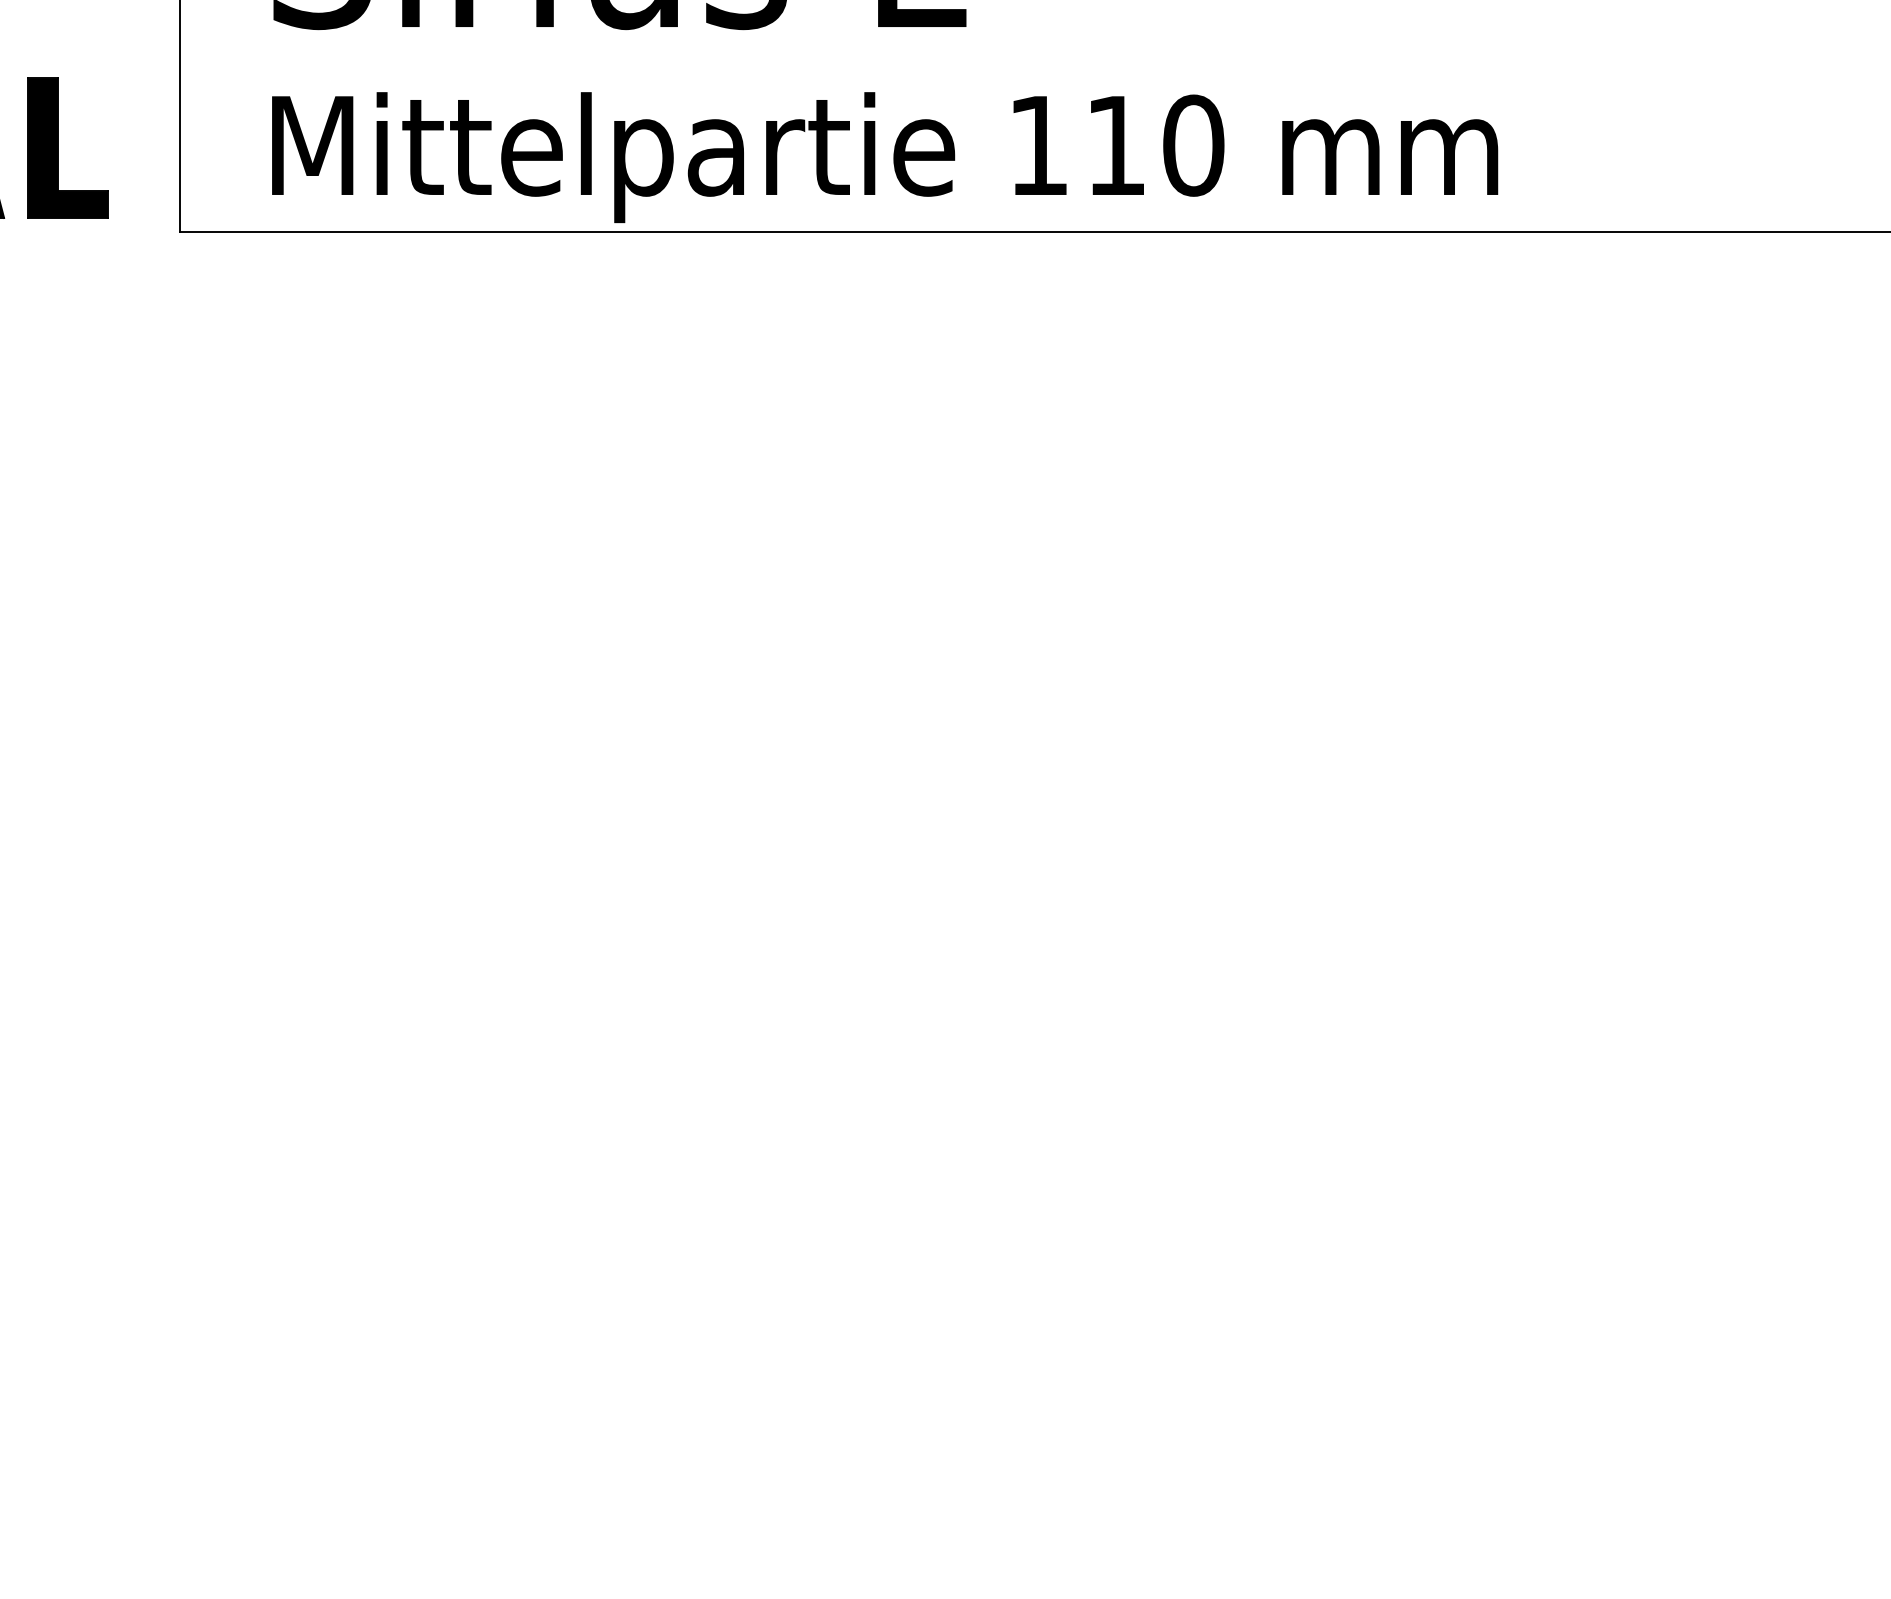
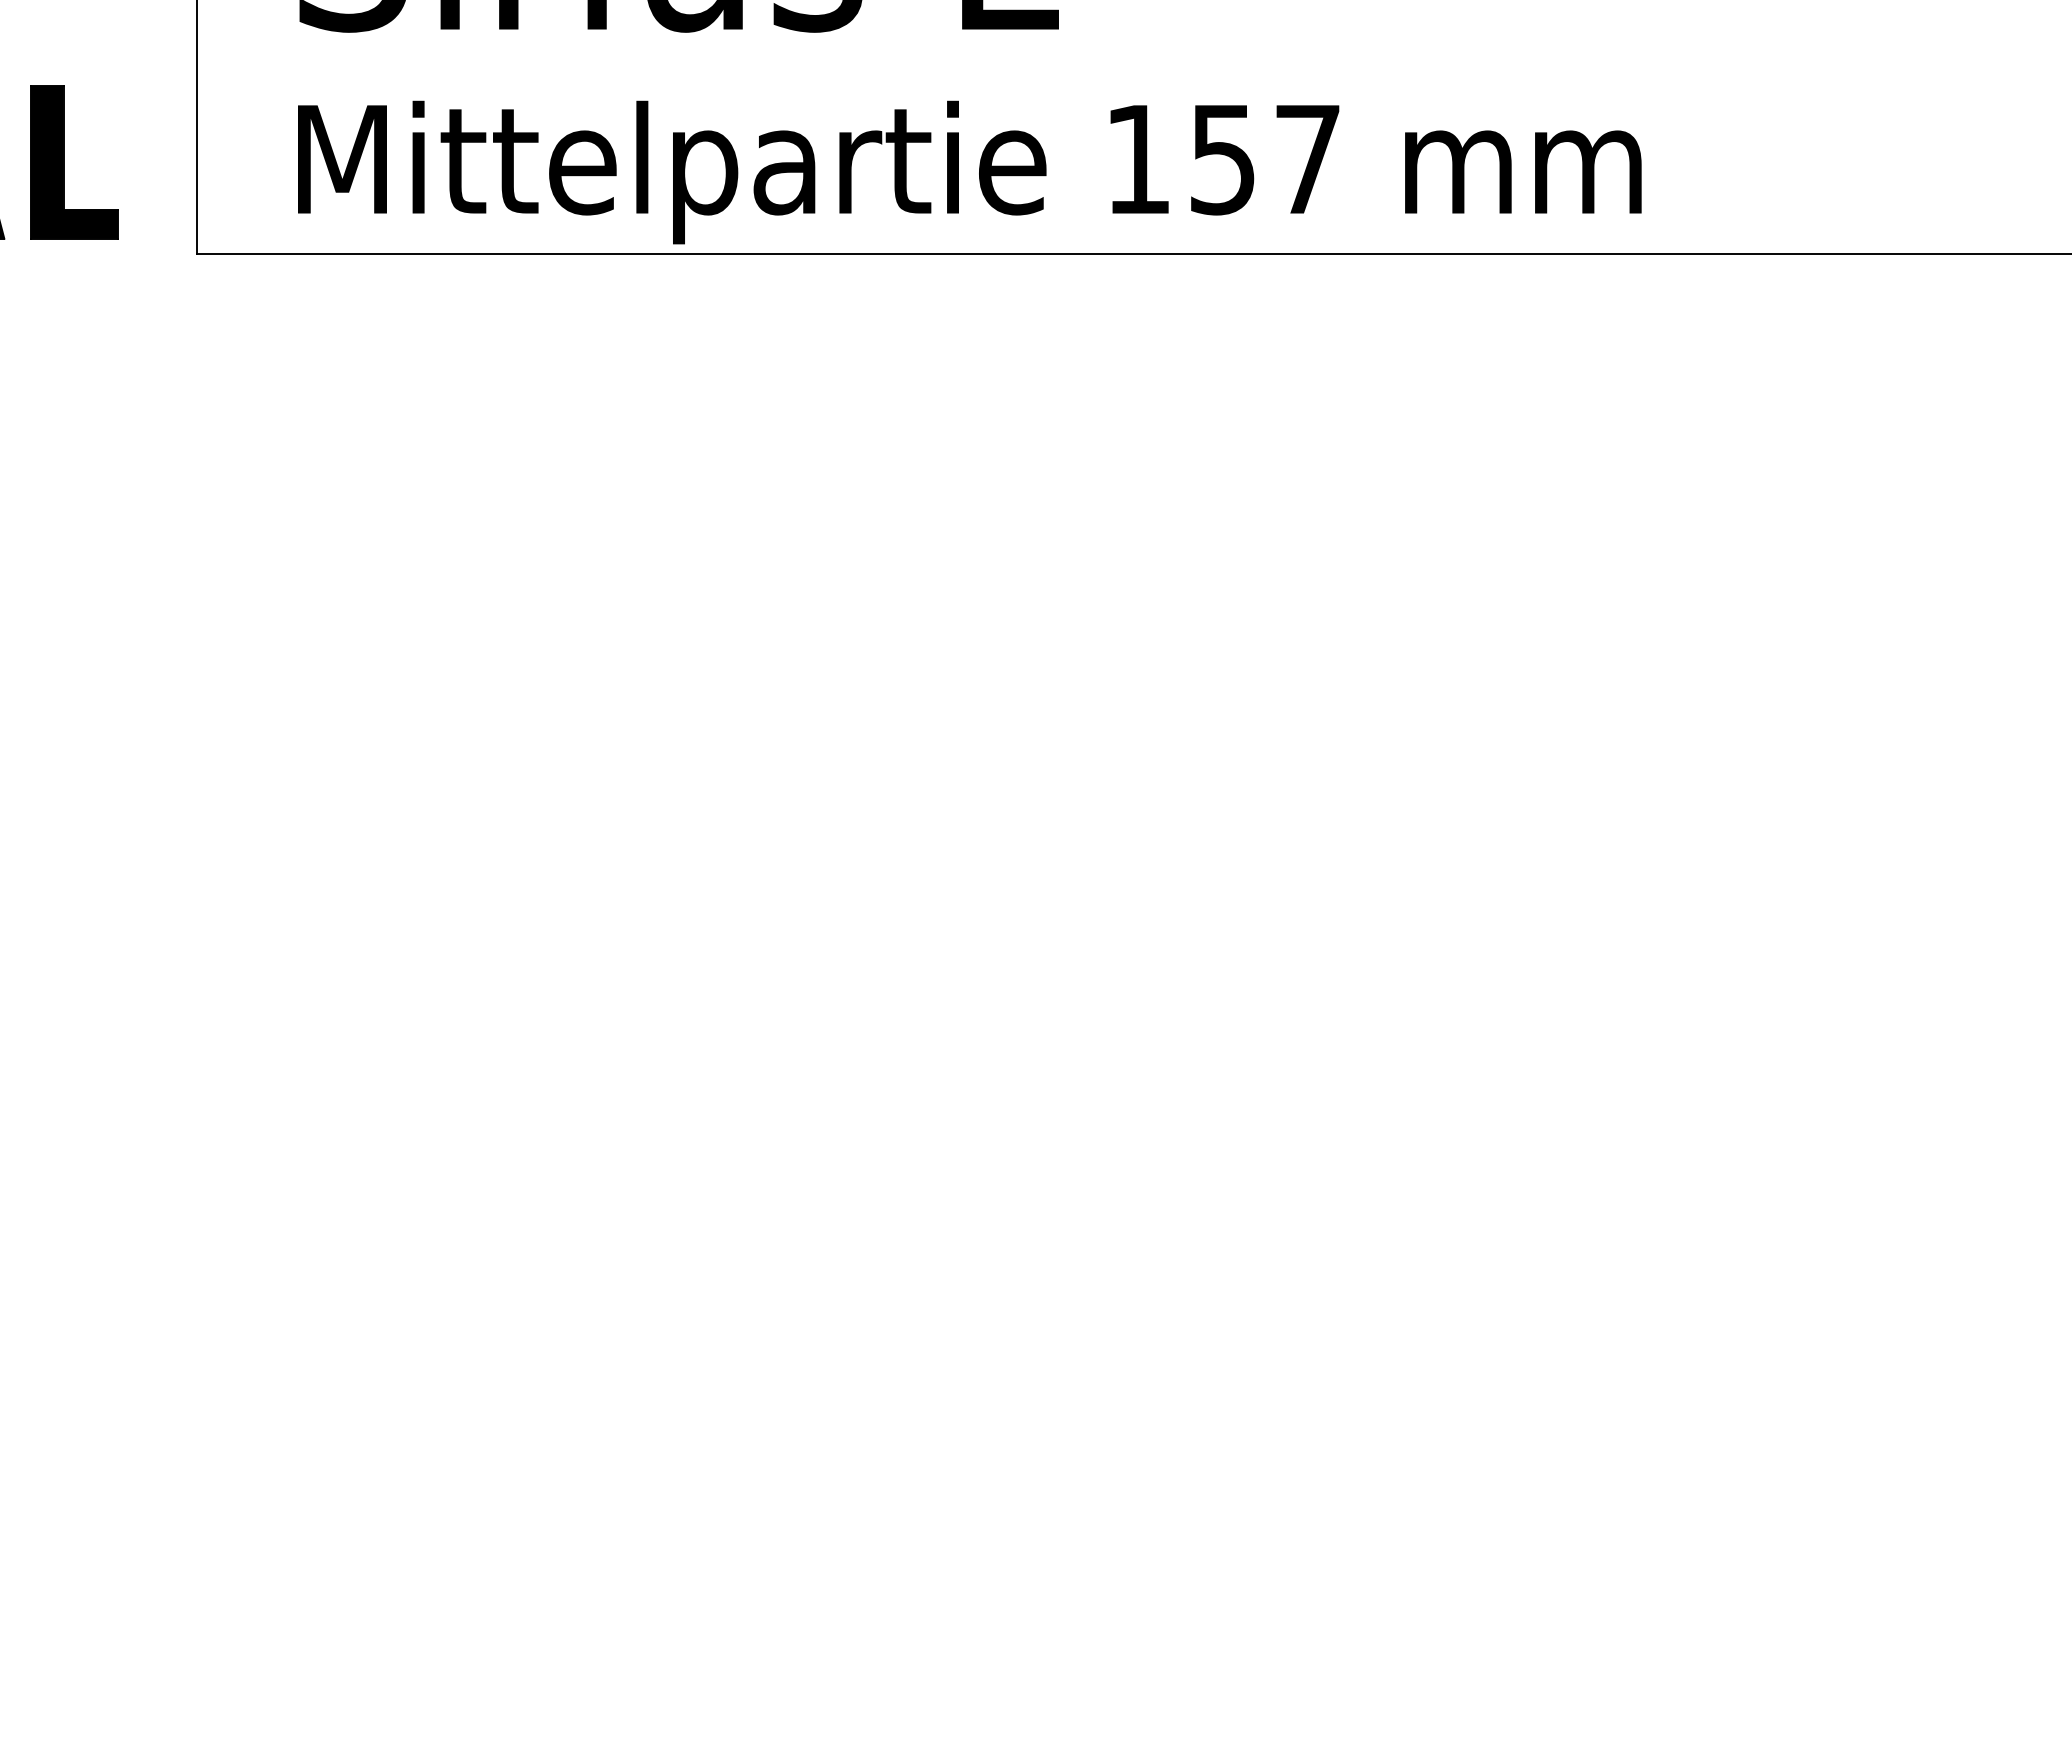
text: (1155, 145) -> (1266, 159), 110 -> 157

